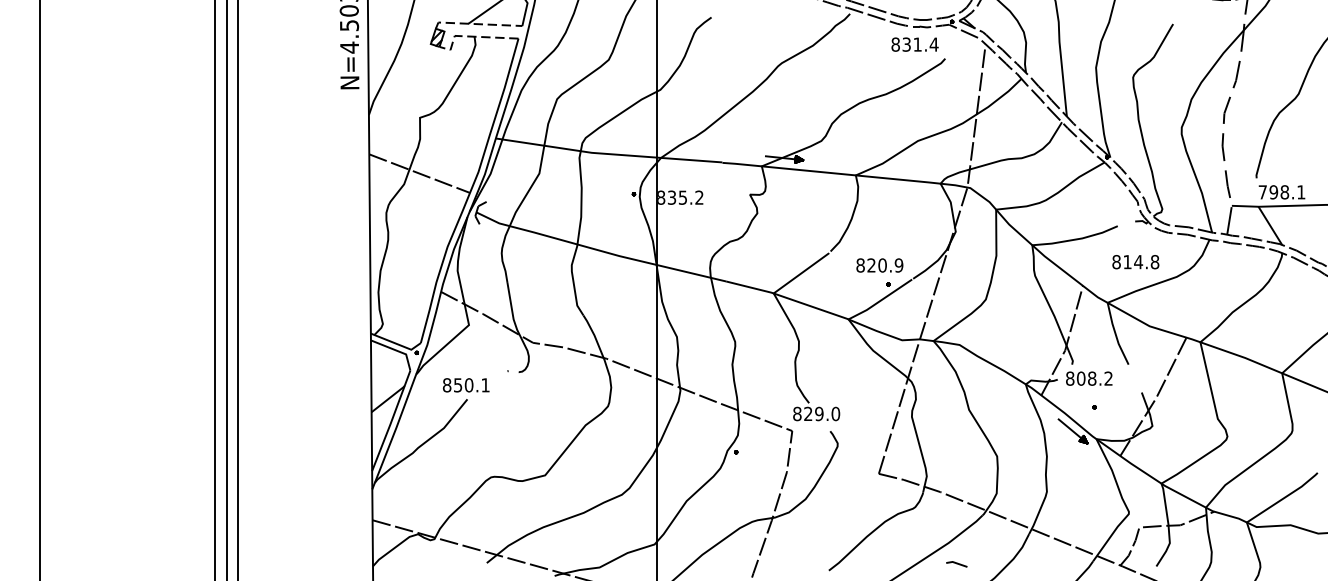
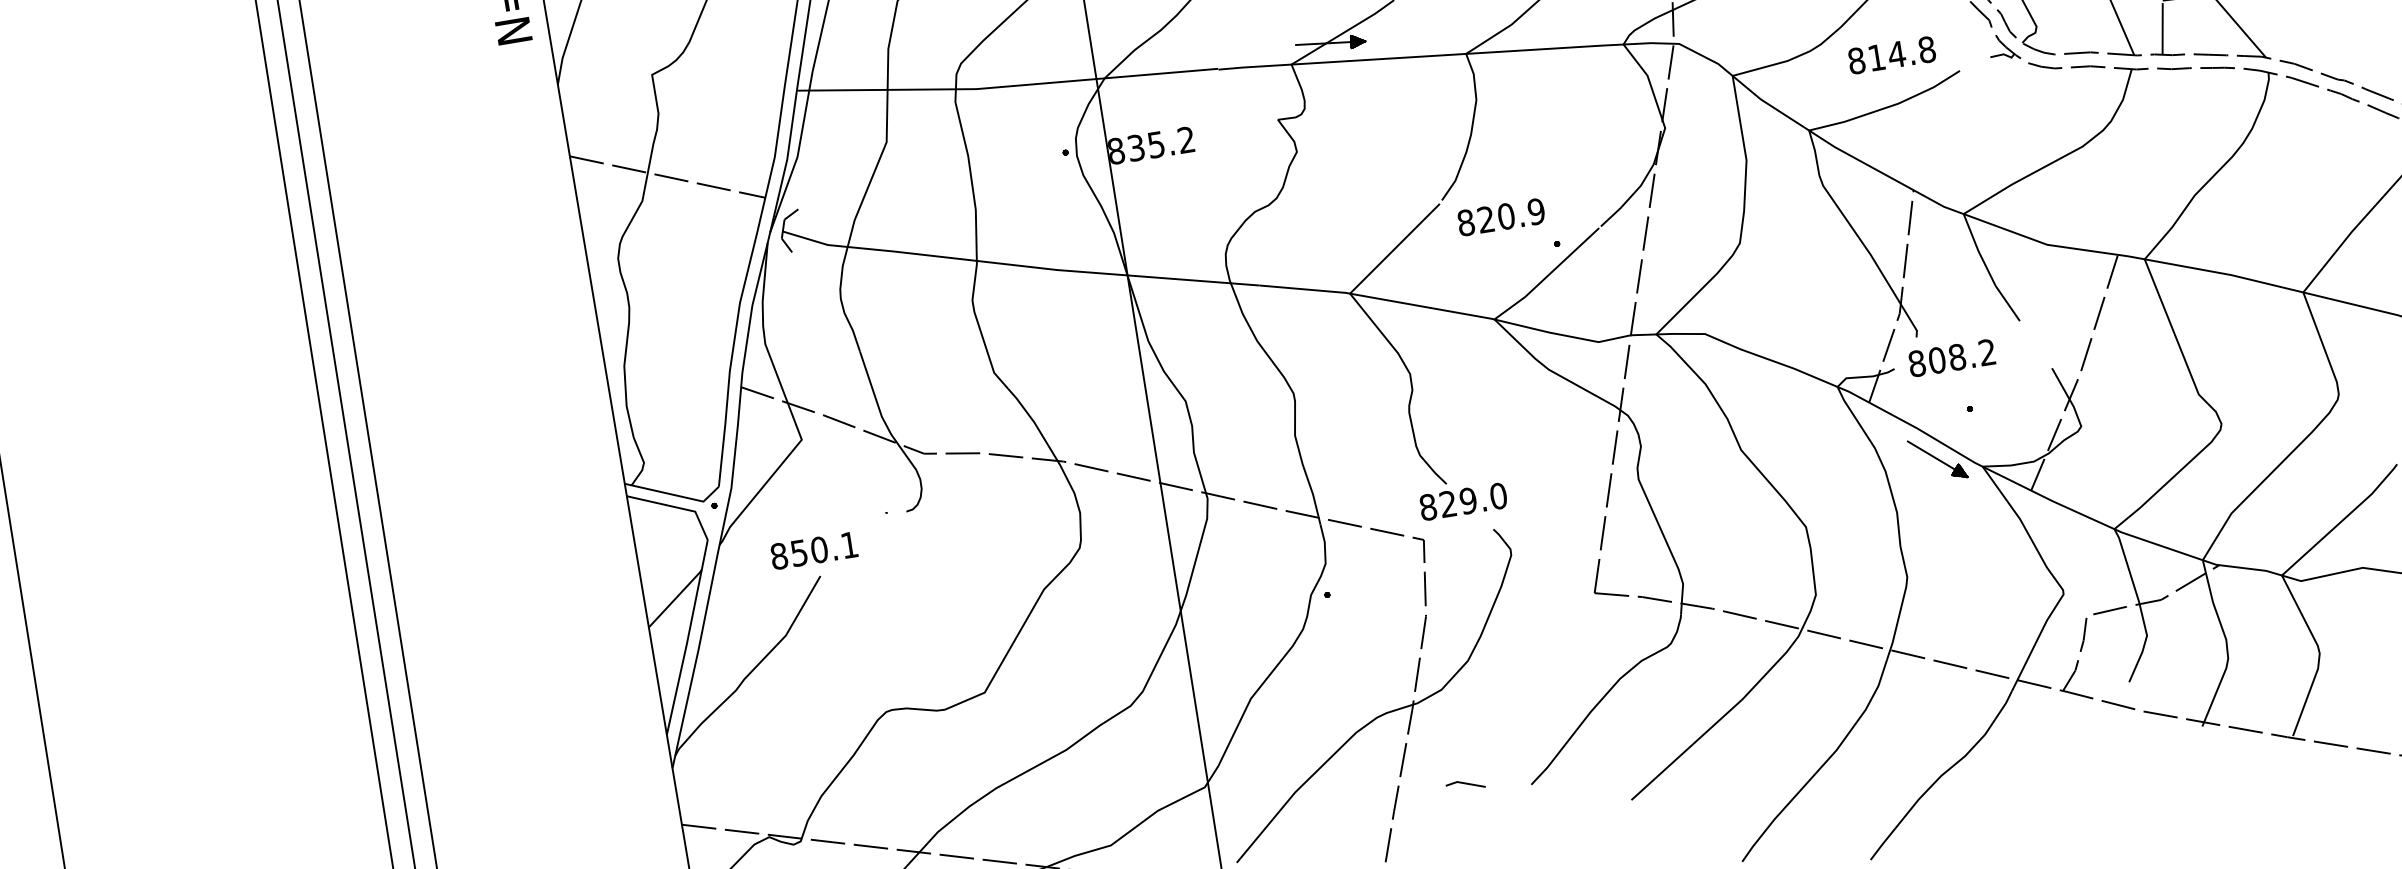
text: (1135, 262) -> (1891, 56), moved
text: (879, 265) -> (1500, 217), moved
line: (956, 564) -> (1465, 785), moved

